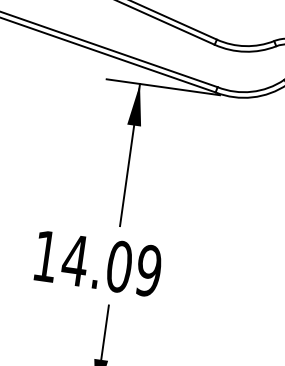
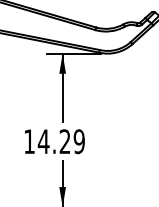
text: (118, 266) -> (64, 141), 14.09 -> 14.29

